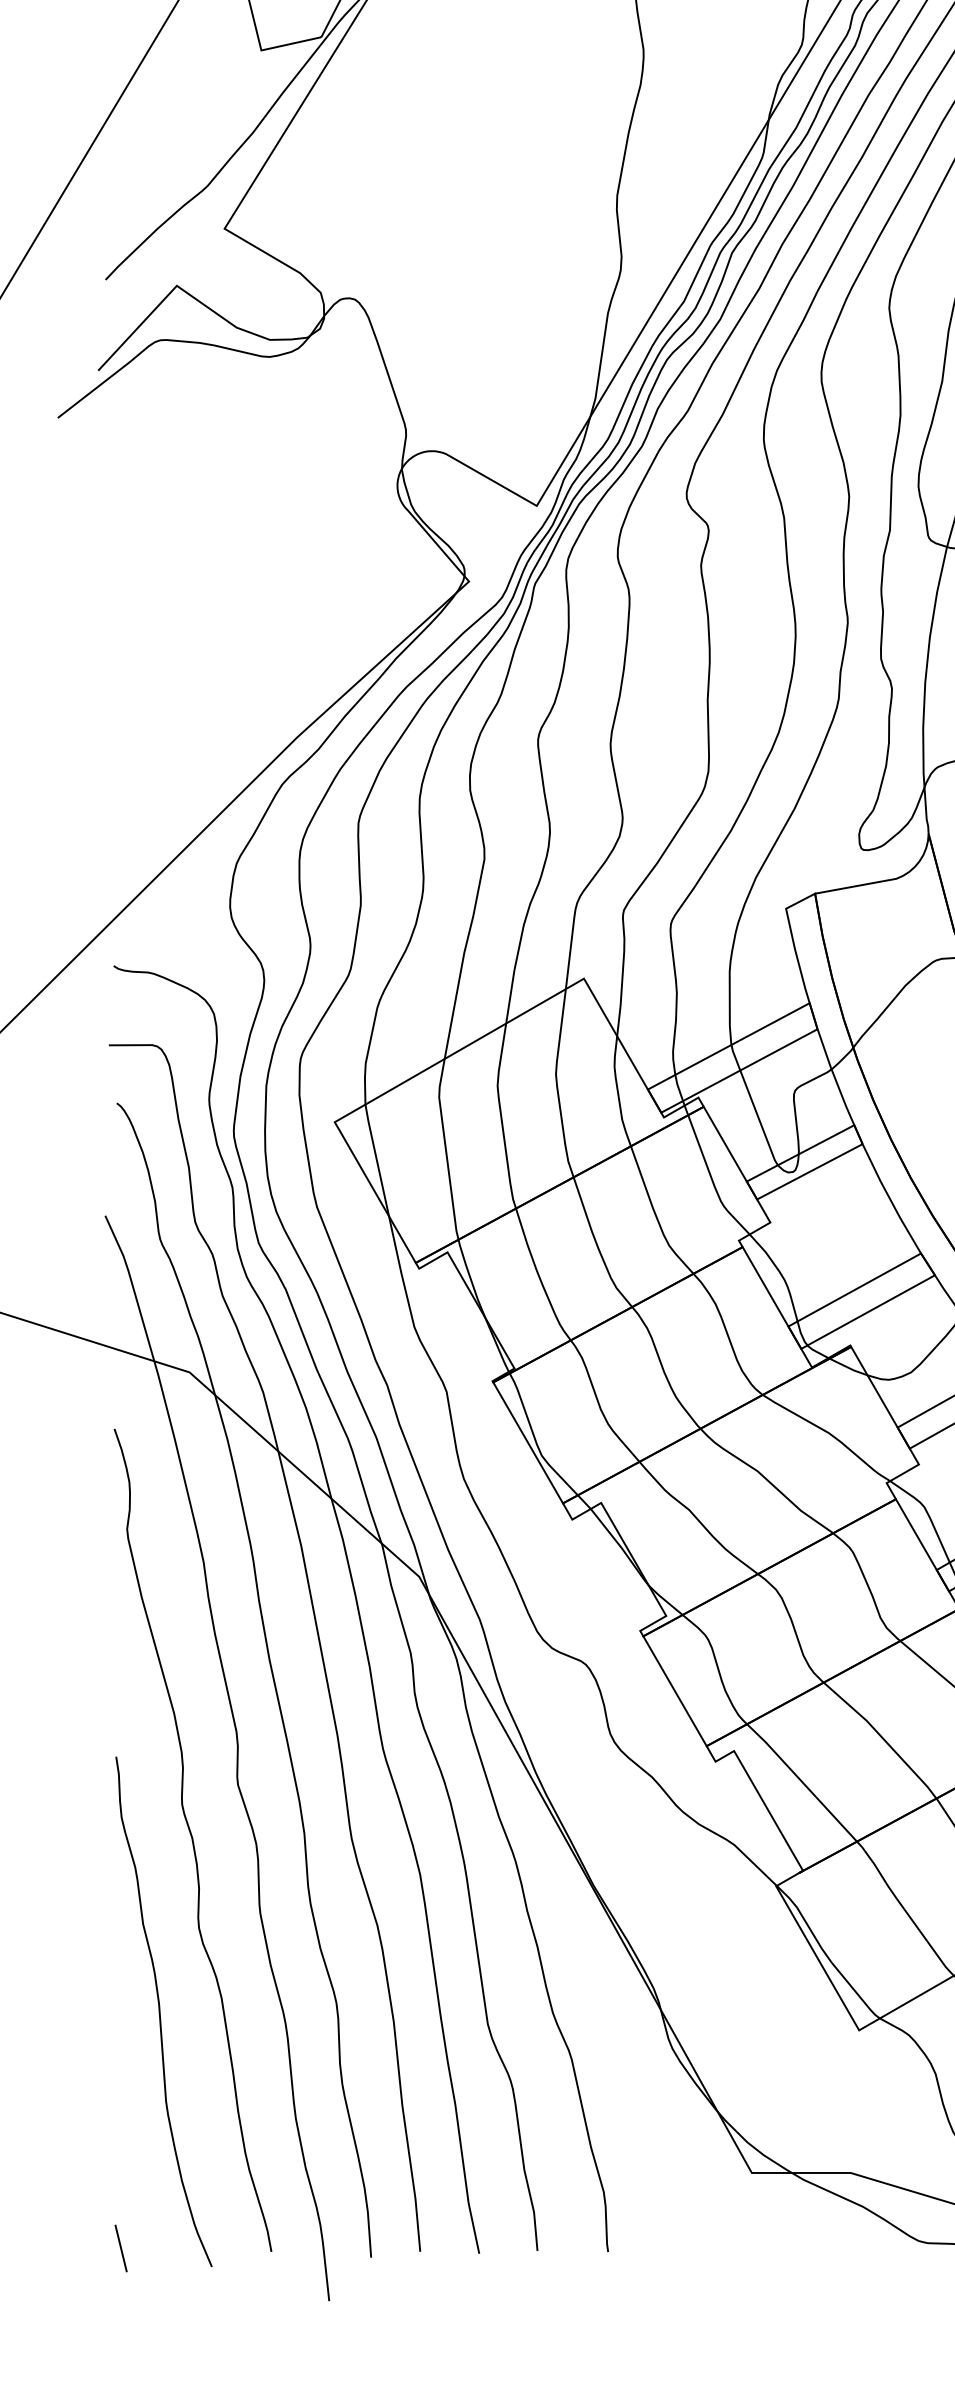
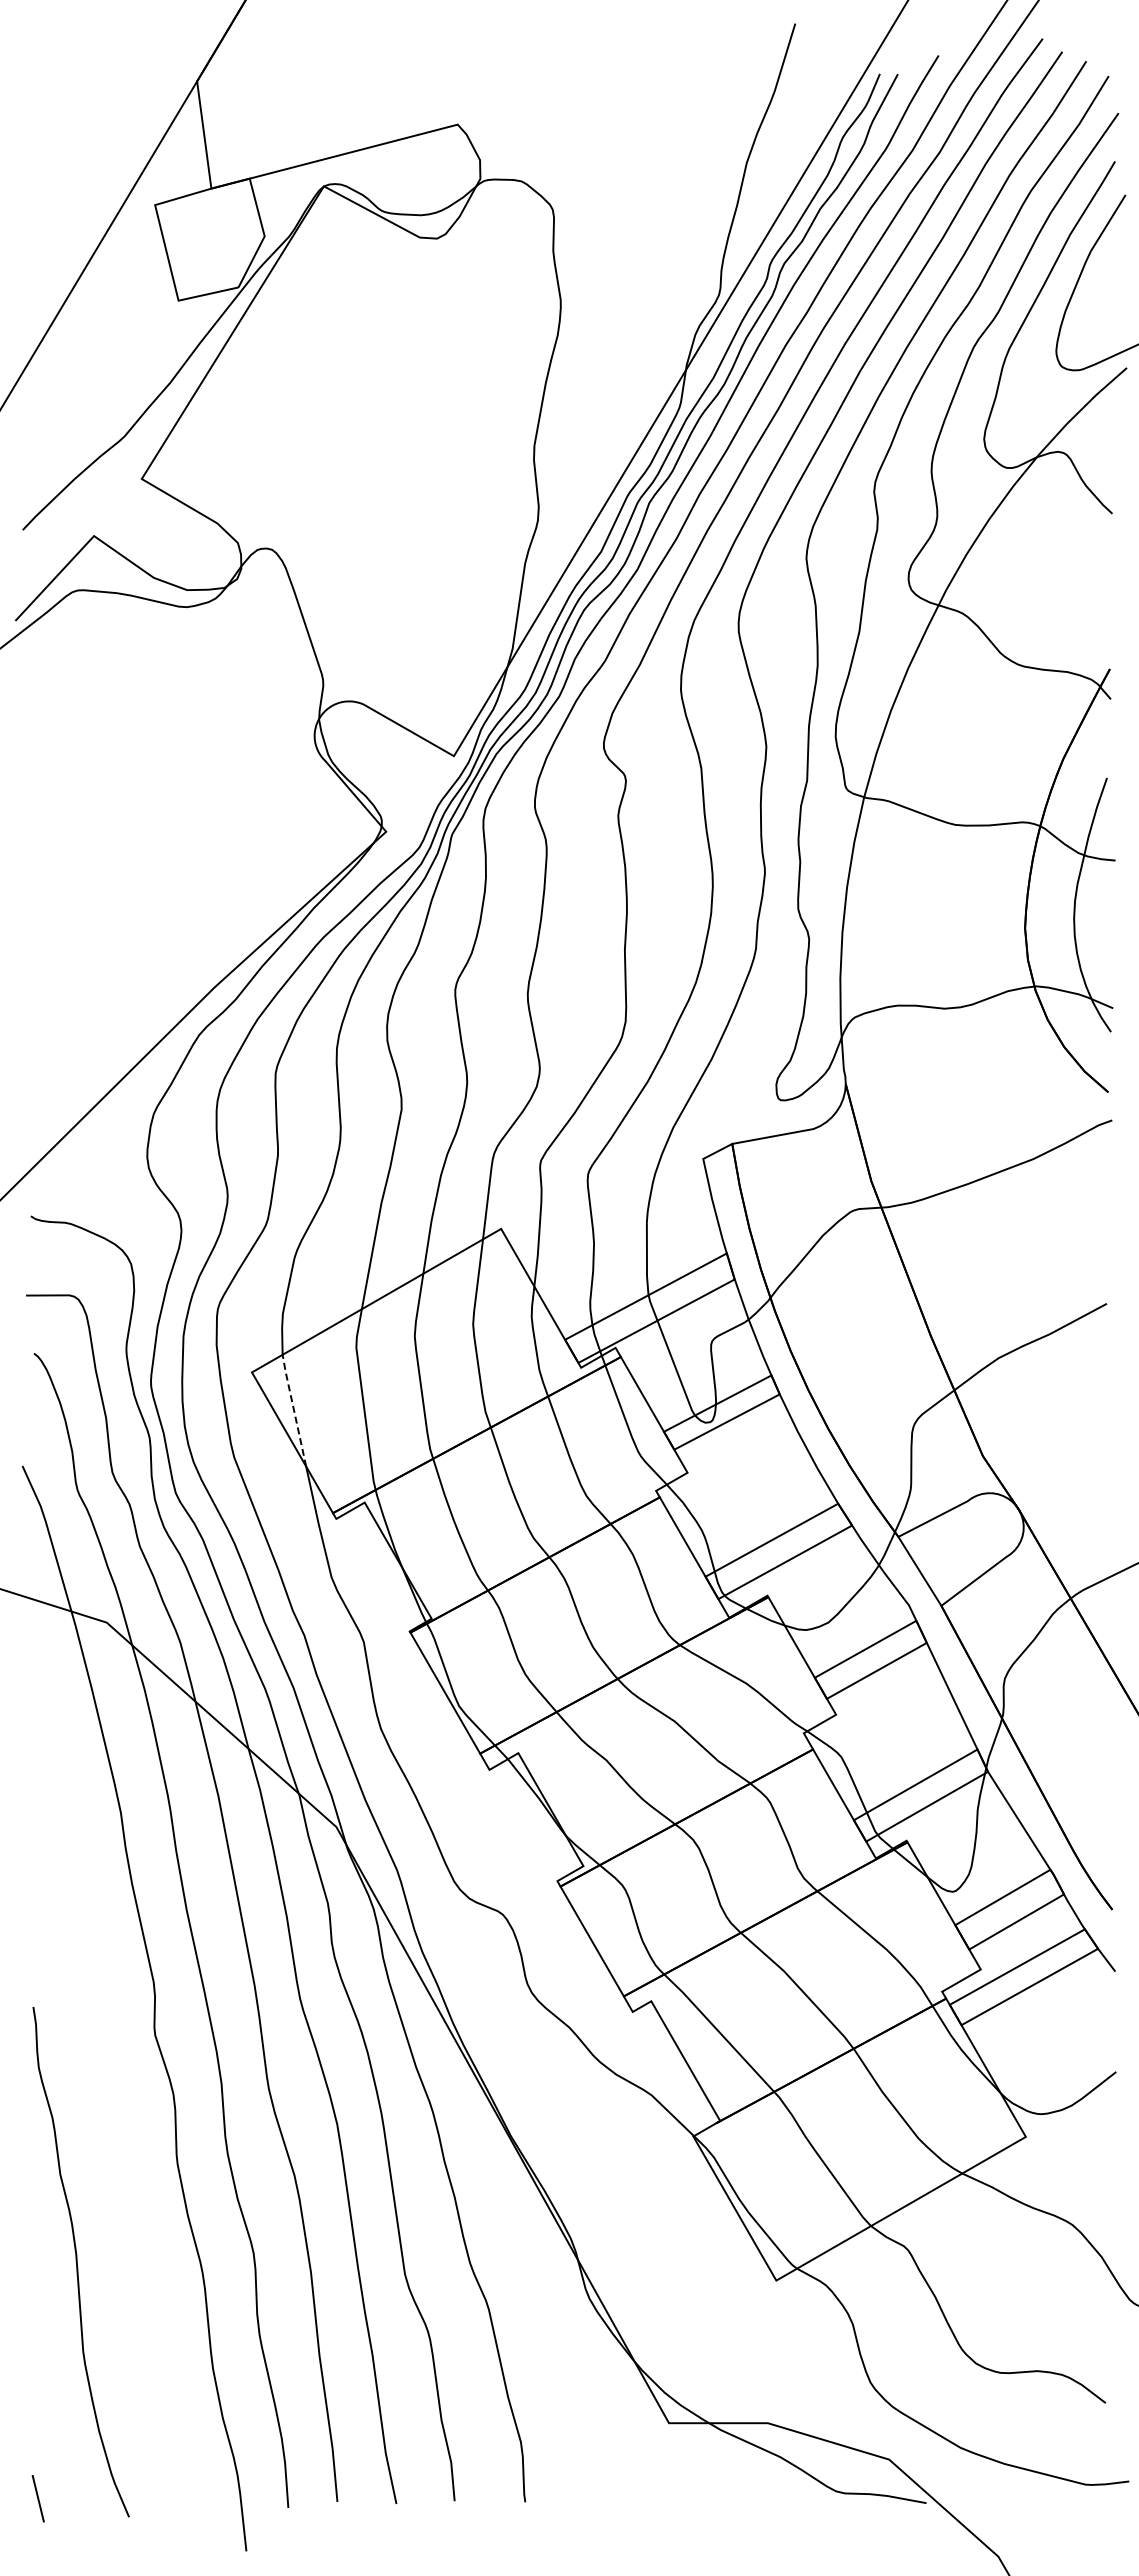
line: (376, 1160) -> (293, 1410), solid -> dashed
curve: (193, 1840) -> (110, 2090), removed

